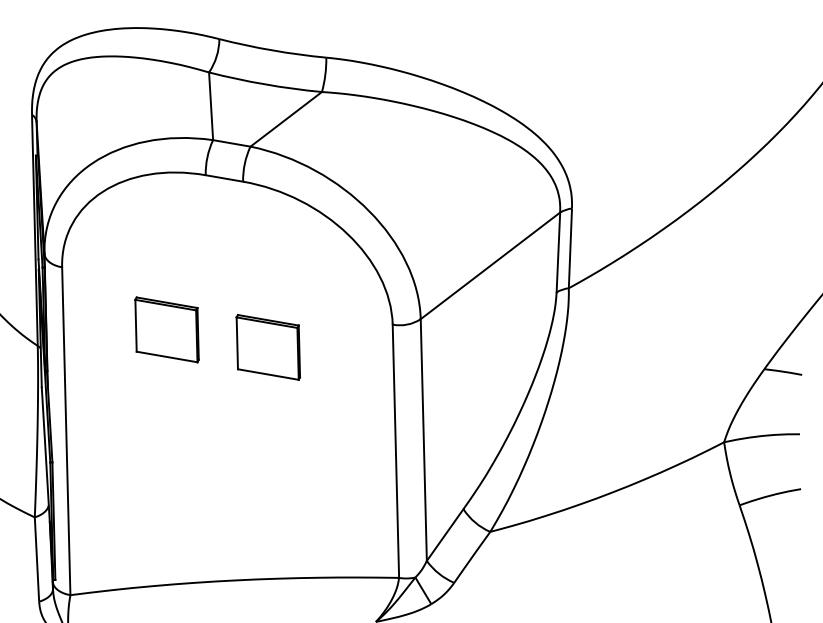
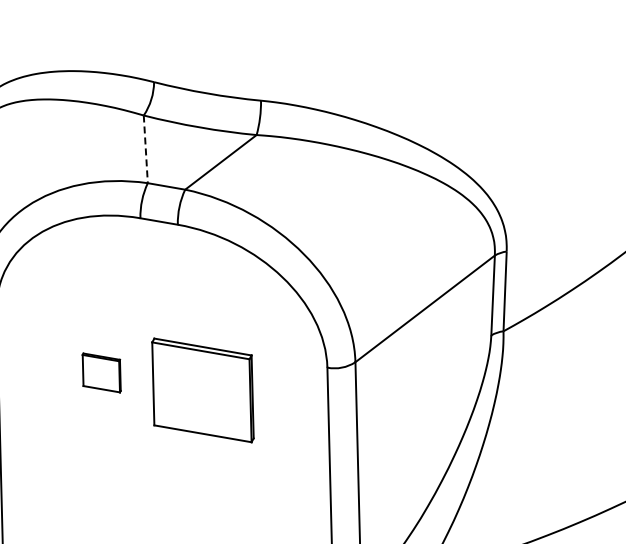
line: (211, 106) -> (146, 149), solid -> dashed
part: (166, 329) -> (101, 372), size x0.6
part: (268, 347) -> (203, 390), size x1.6

